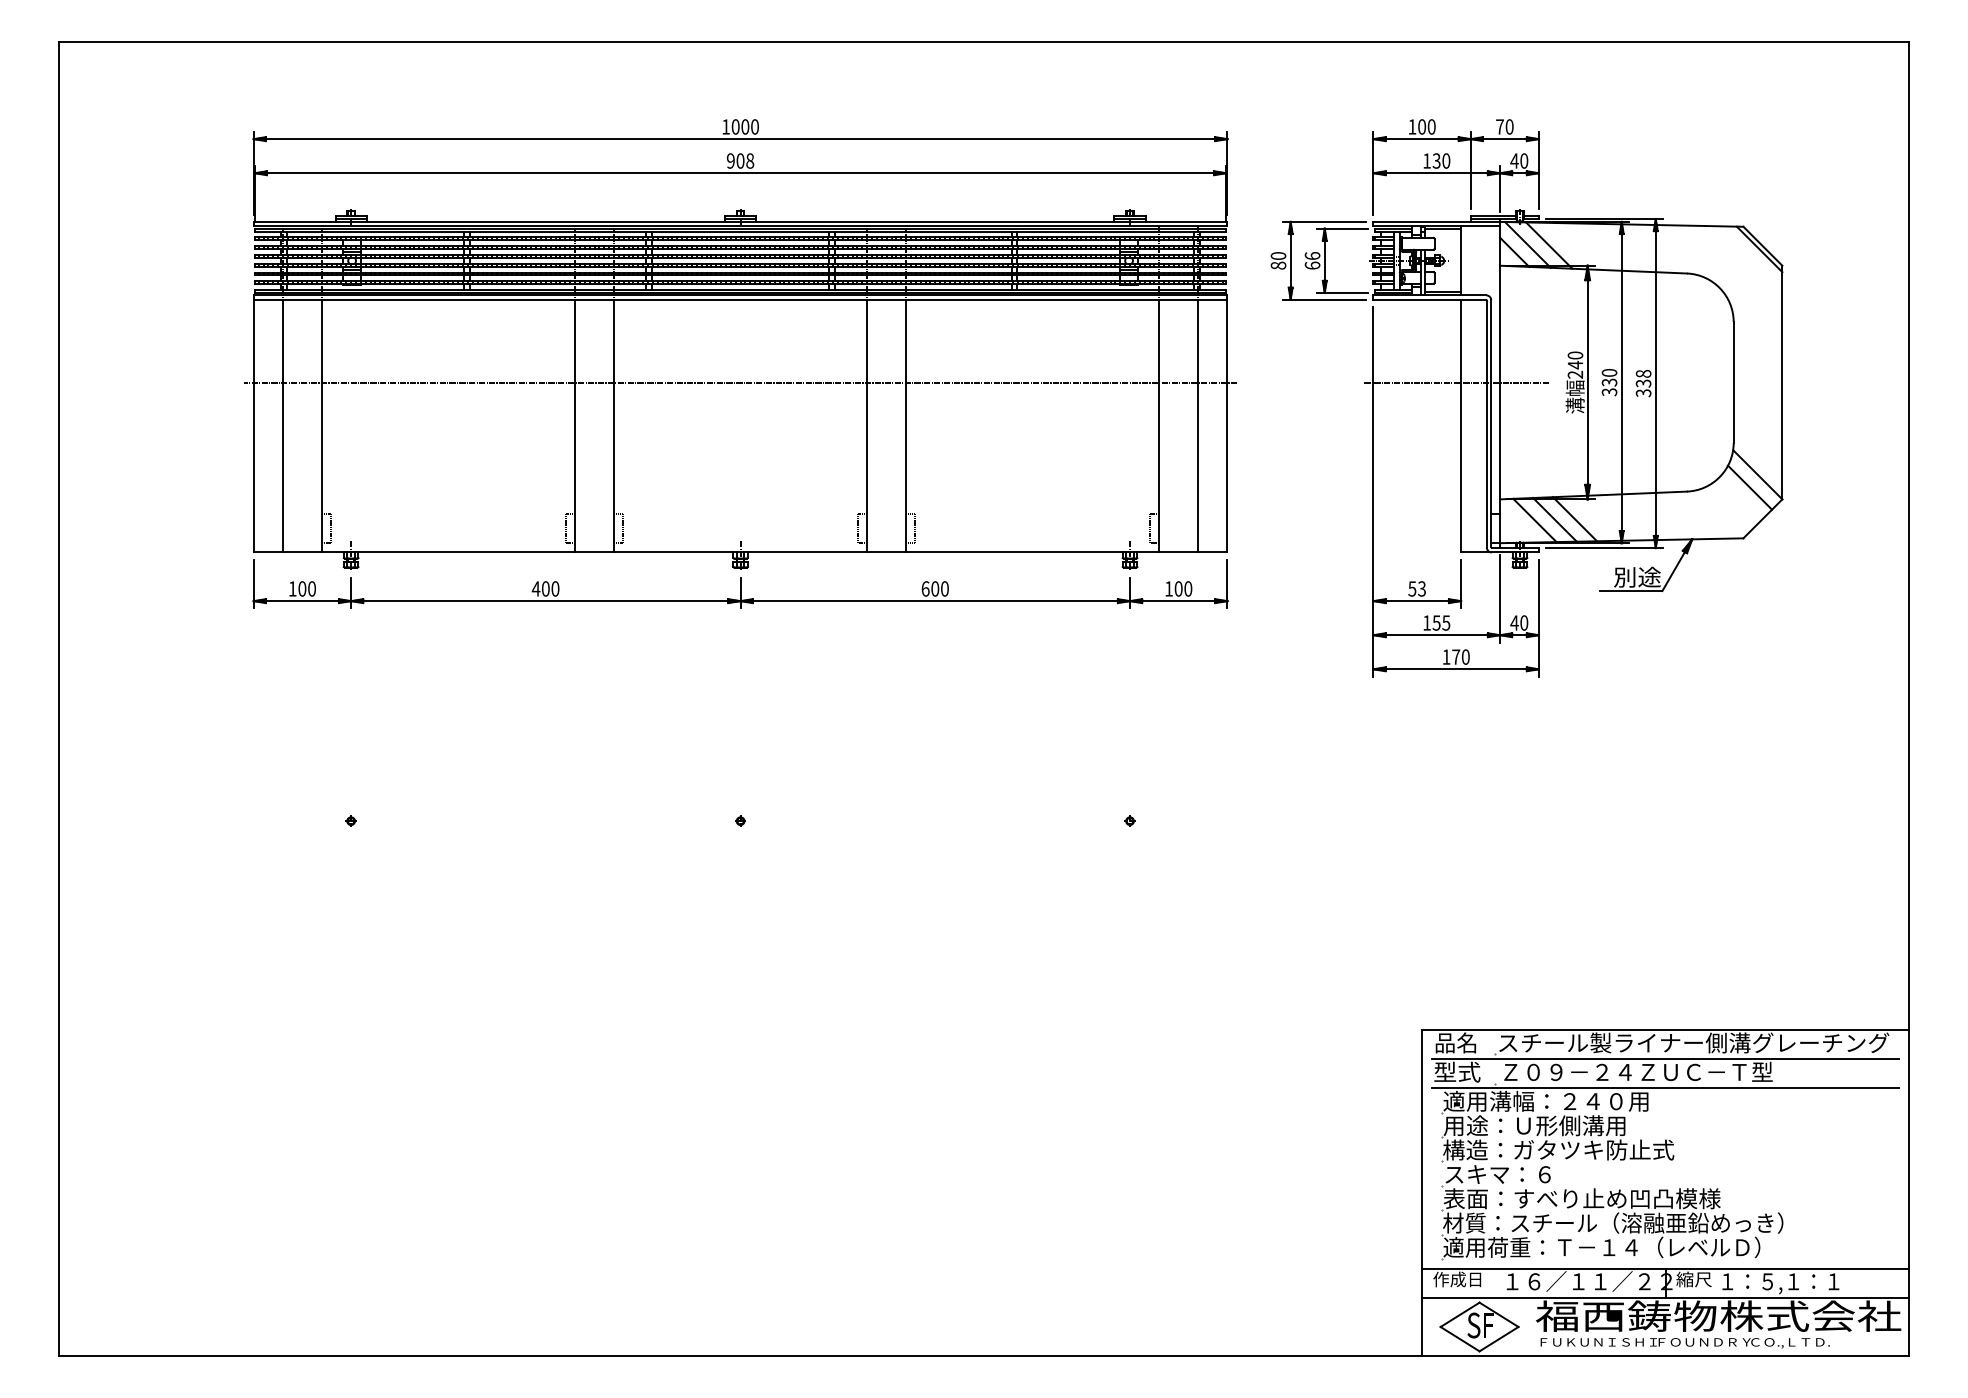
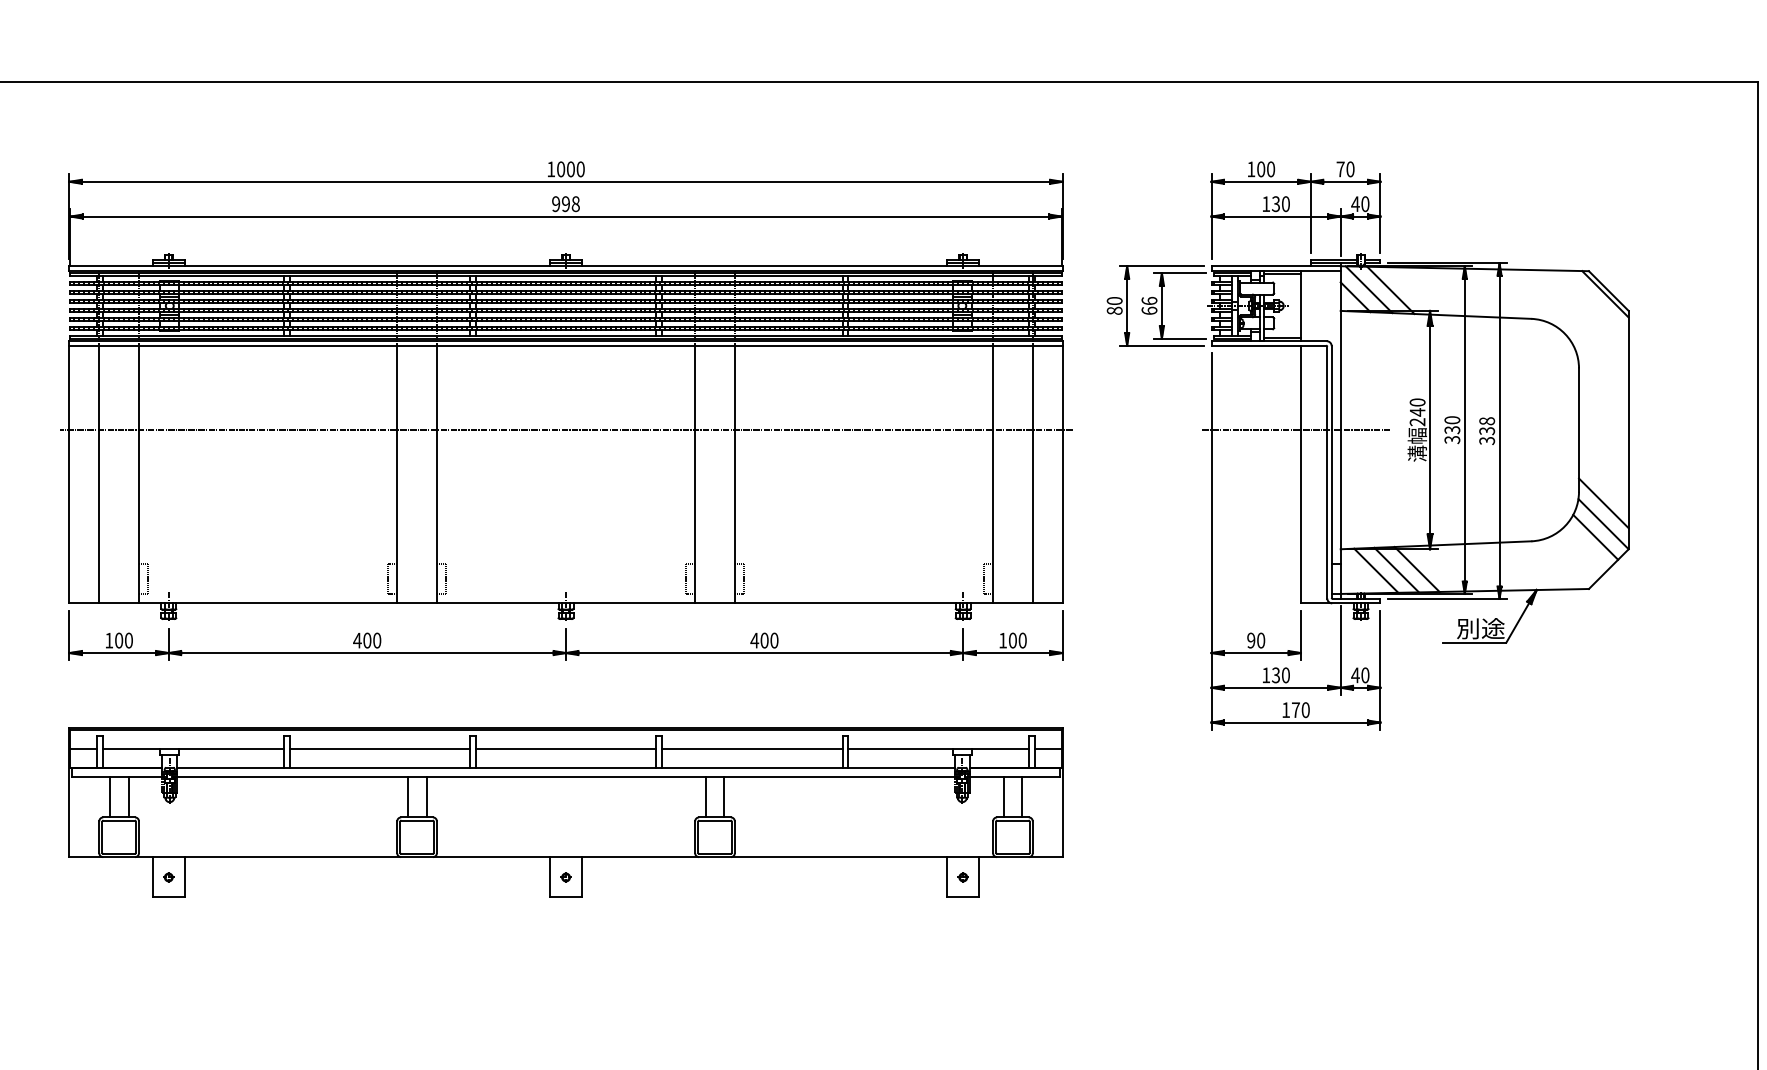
text: (740, 160) -> (565, 203), 908 -> 998
line: (1757, 454) -> (1603, 503), added
text: (925, 588) -> (754, 640), 600 -> 400
text: (1416, 588) -> (1255, 640), 53 -> 90
text: (1441, 622) -> (1280, 674), 155 -> 130
part: (740, 757) -> (565, 812), added

